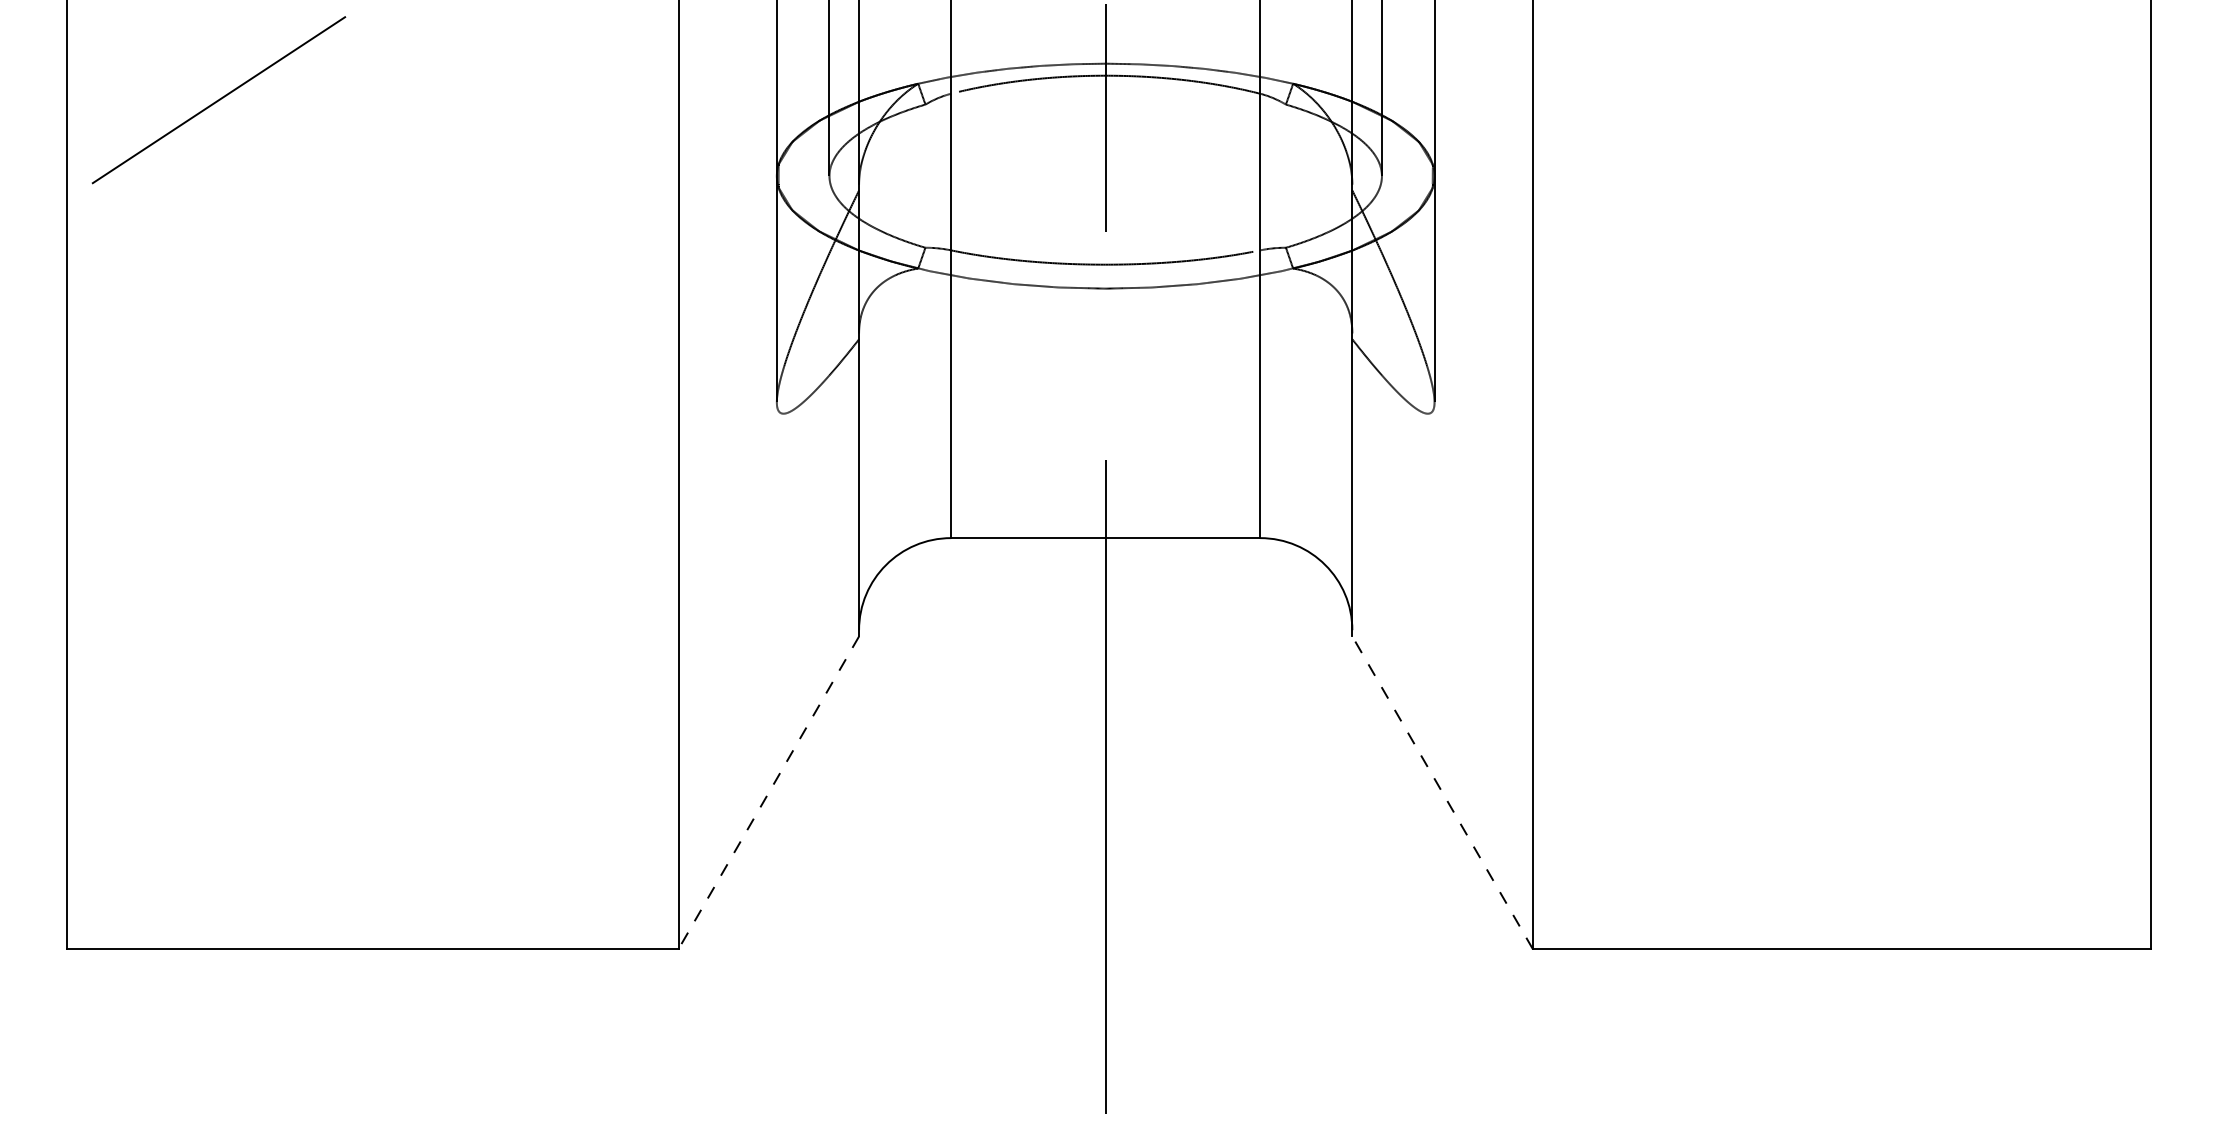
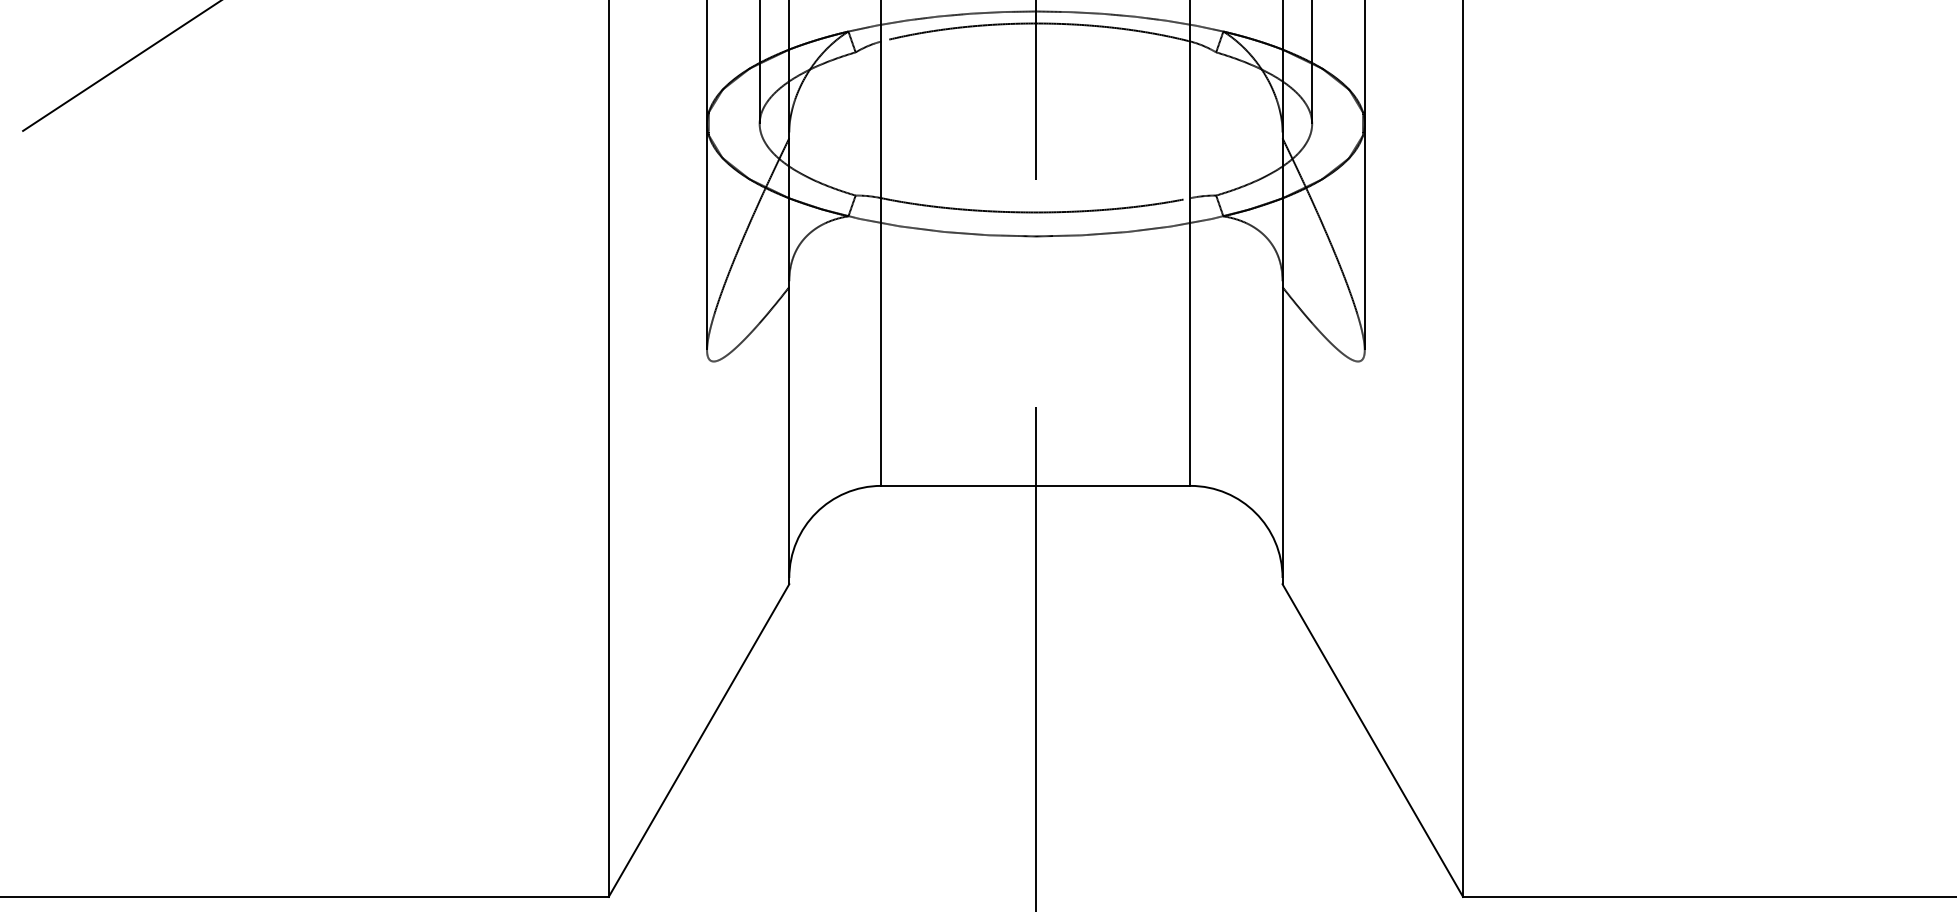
line: (768, 792) -> (698, 740), dashed -> solid
line: (1442, 792) -> (1372, 740), dashed -> solid

